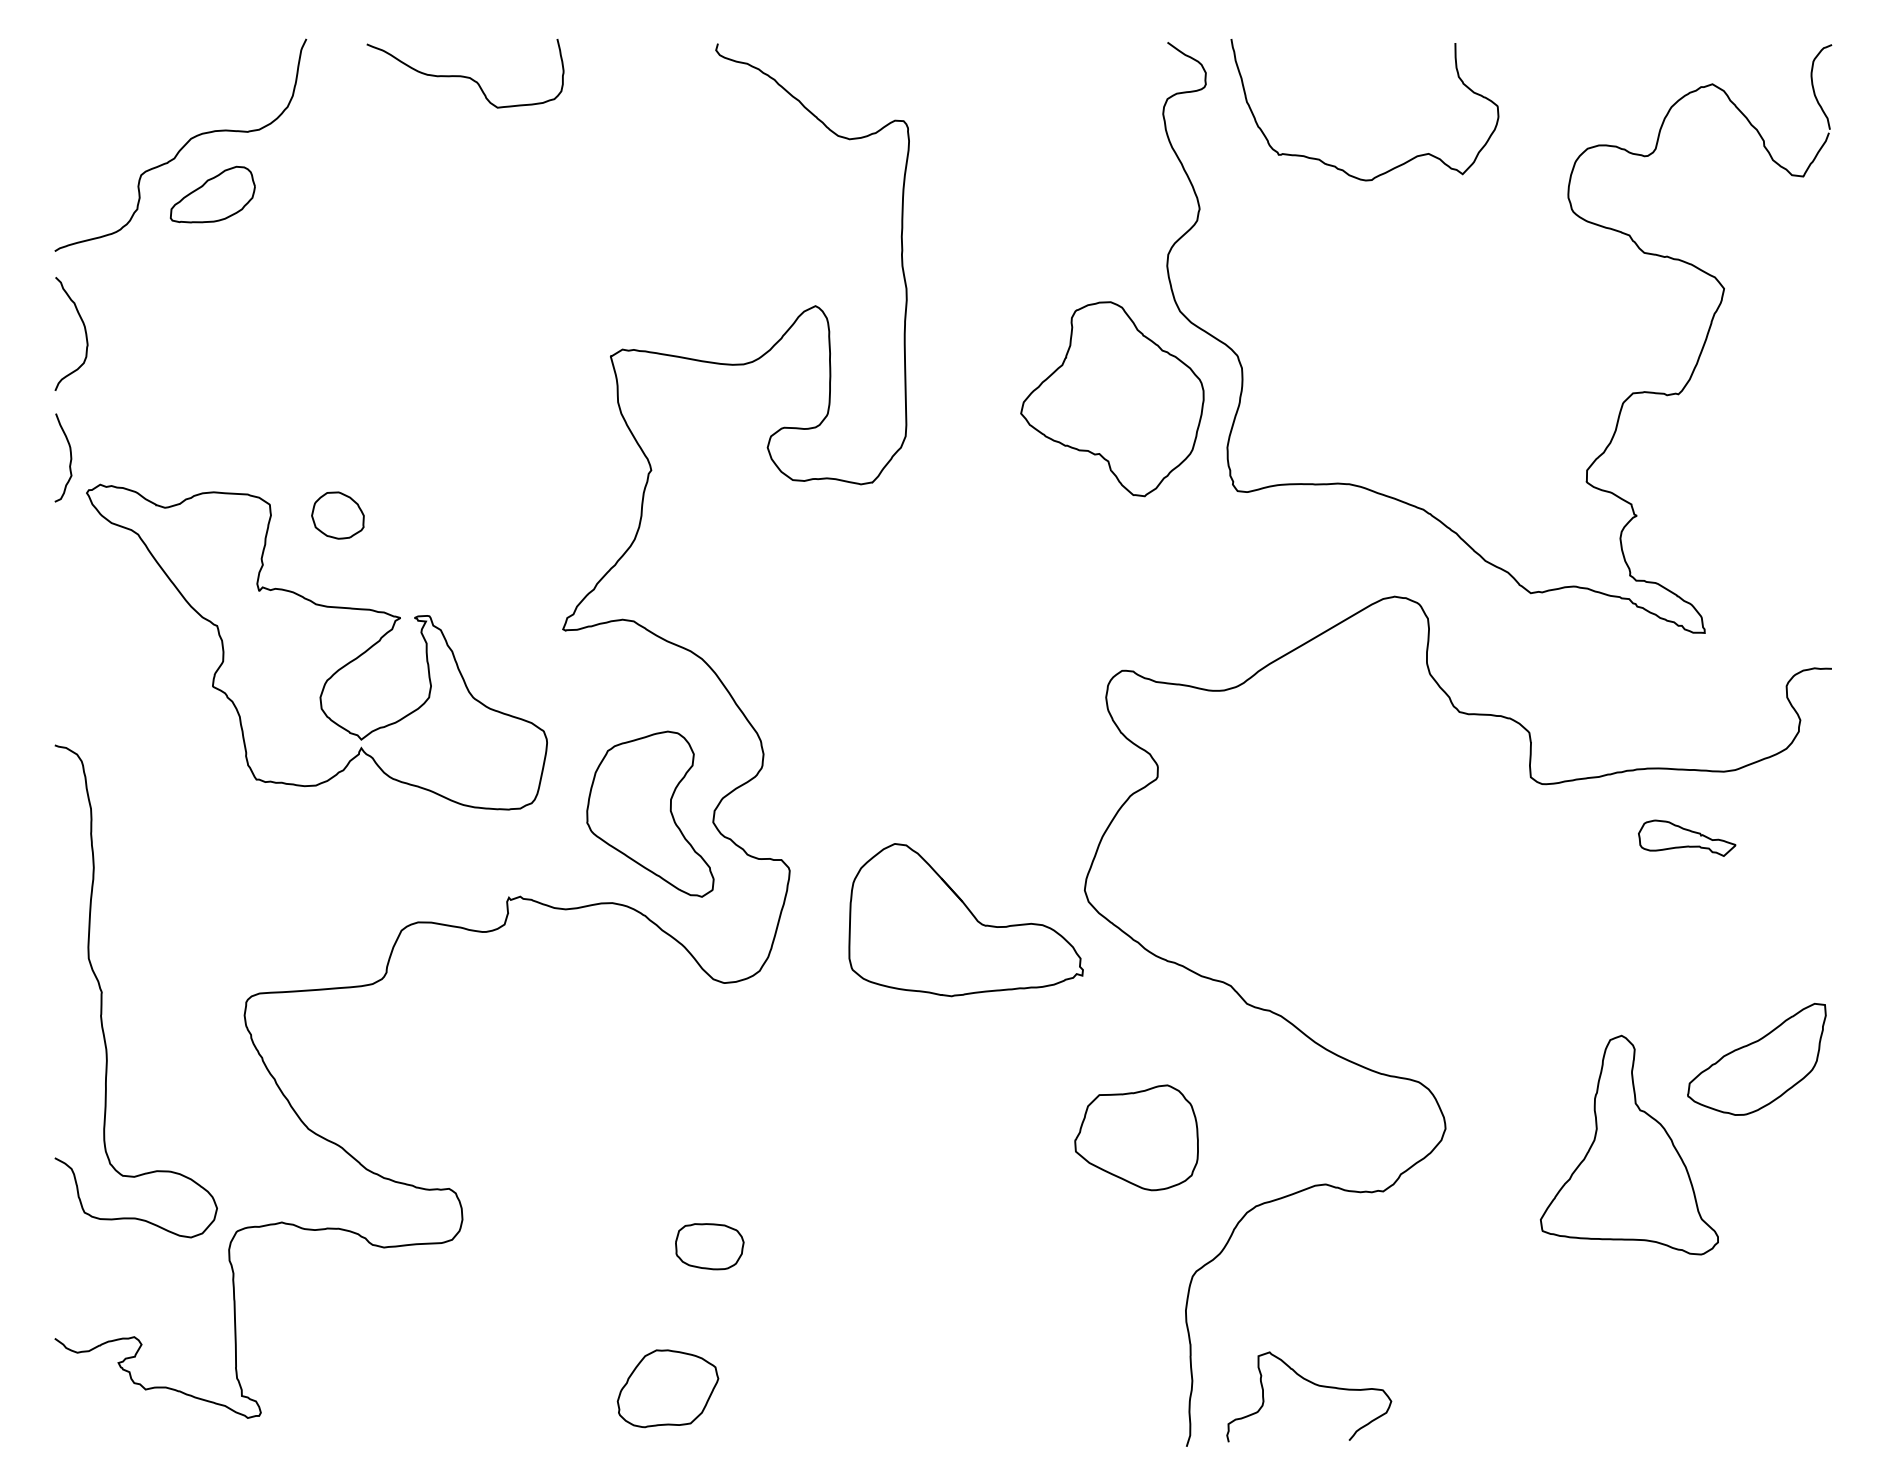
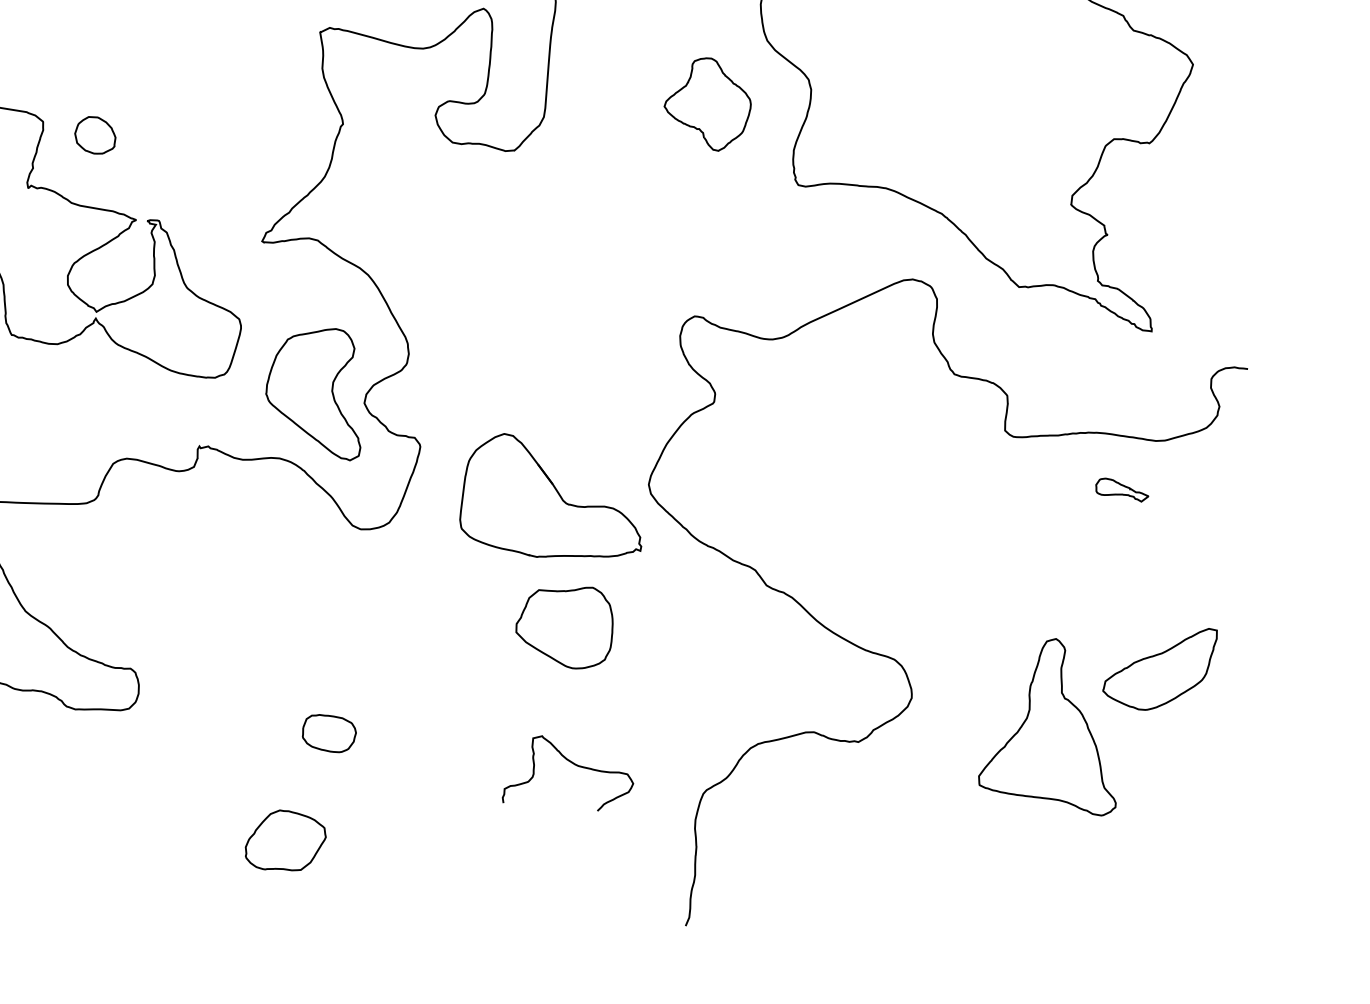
part: (1112, 399) -> (707, 104), size x0.6
part: (1687, 837) -> (1122, 489), size x0.7
part: (1136, 1137) -> (564, 625), moved
curve: (1315, 1385) -> (575, 765), moved

